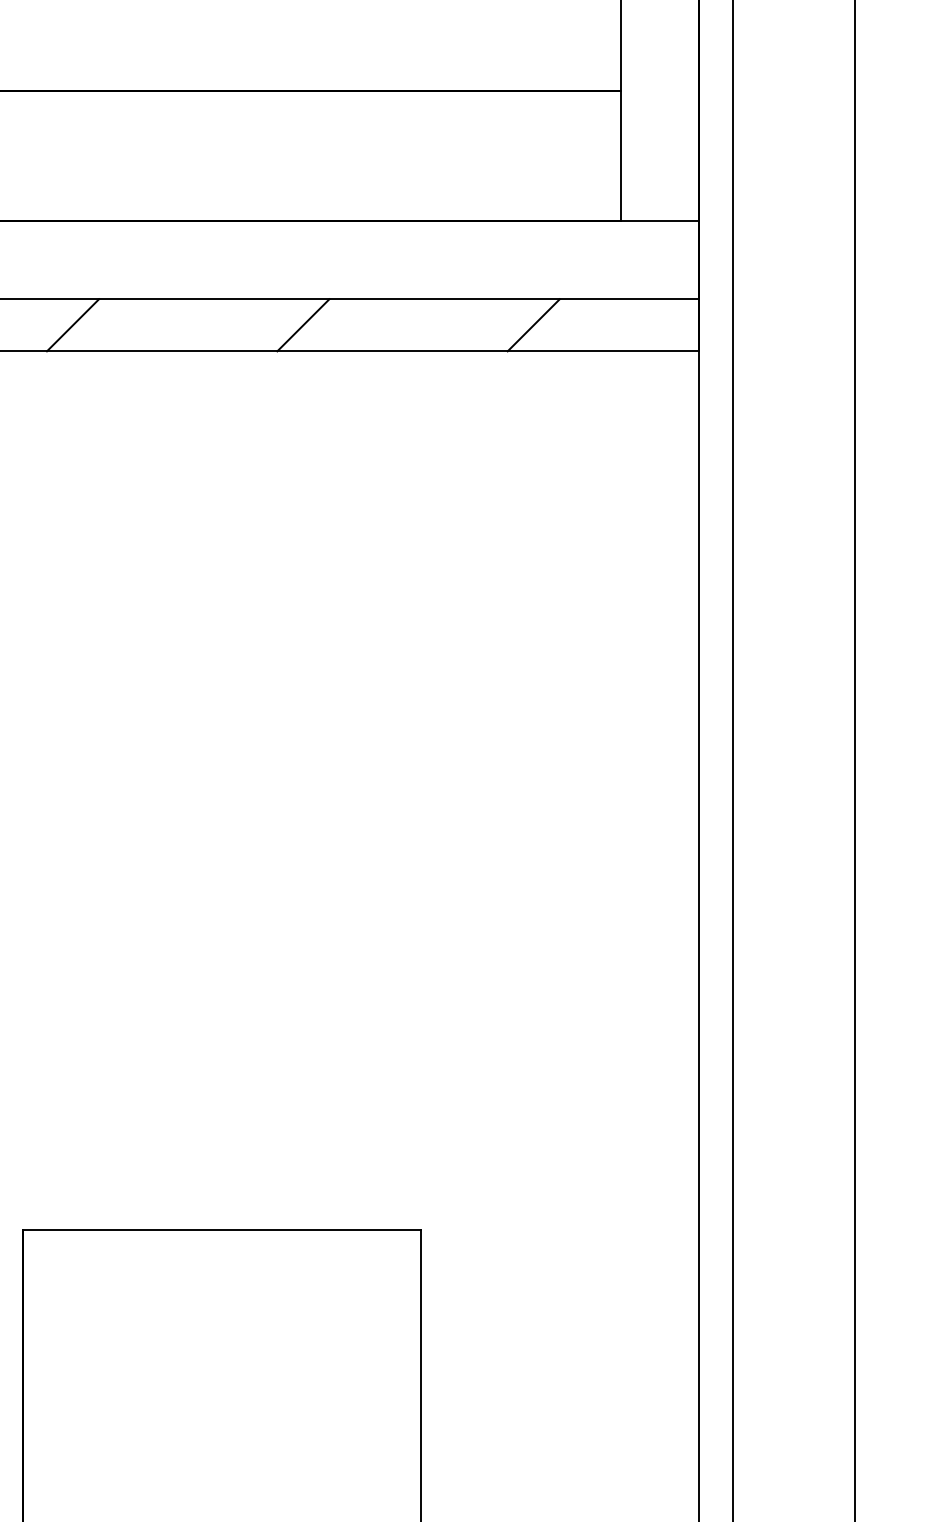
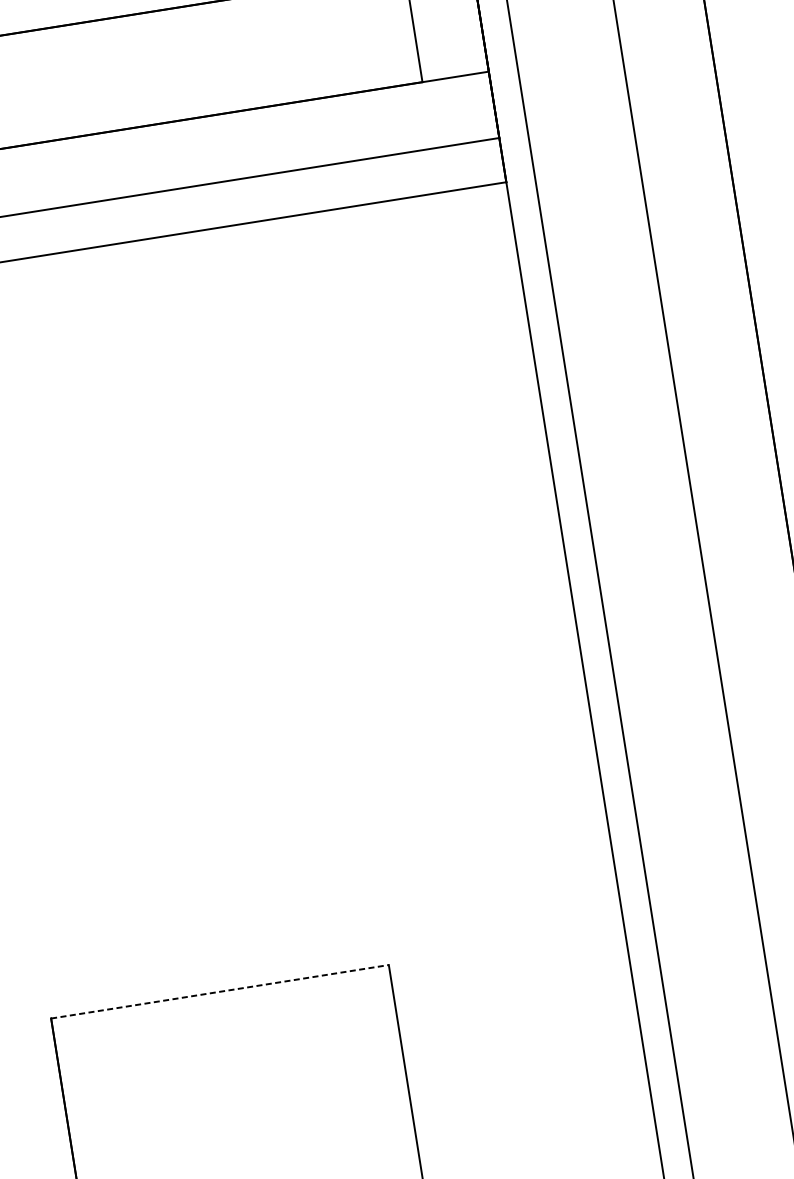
line: (303, 325) -> (167, 213), removed
line: (533, 325) -> (362, 182), removed
line: (222, 1230) -> (220, 992), solid -> dashed

